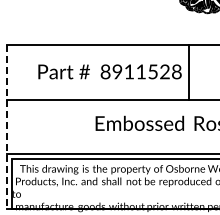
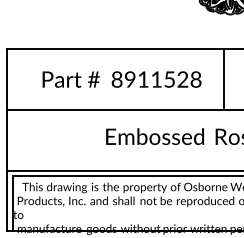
line: (189, 71) -> (224, 79), moved
line: (6, 127) -> (7, 141), dashed -> solid

